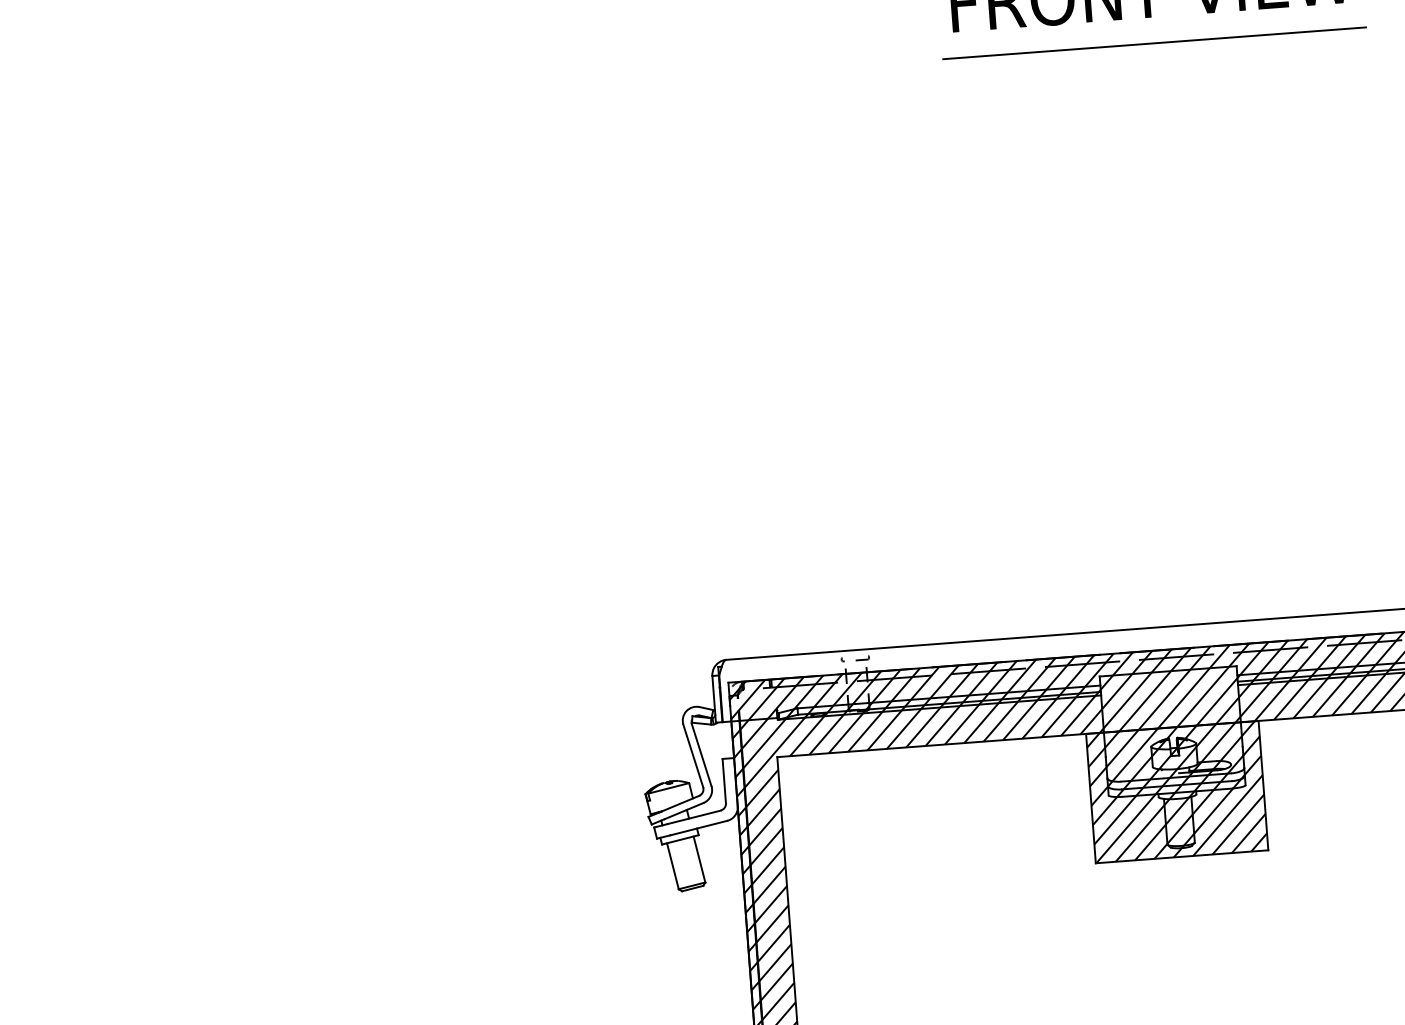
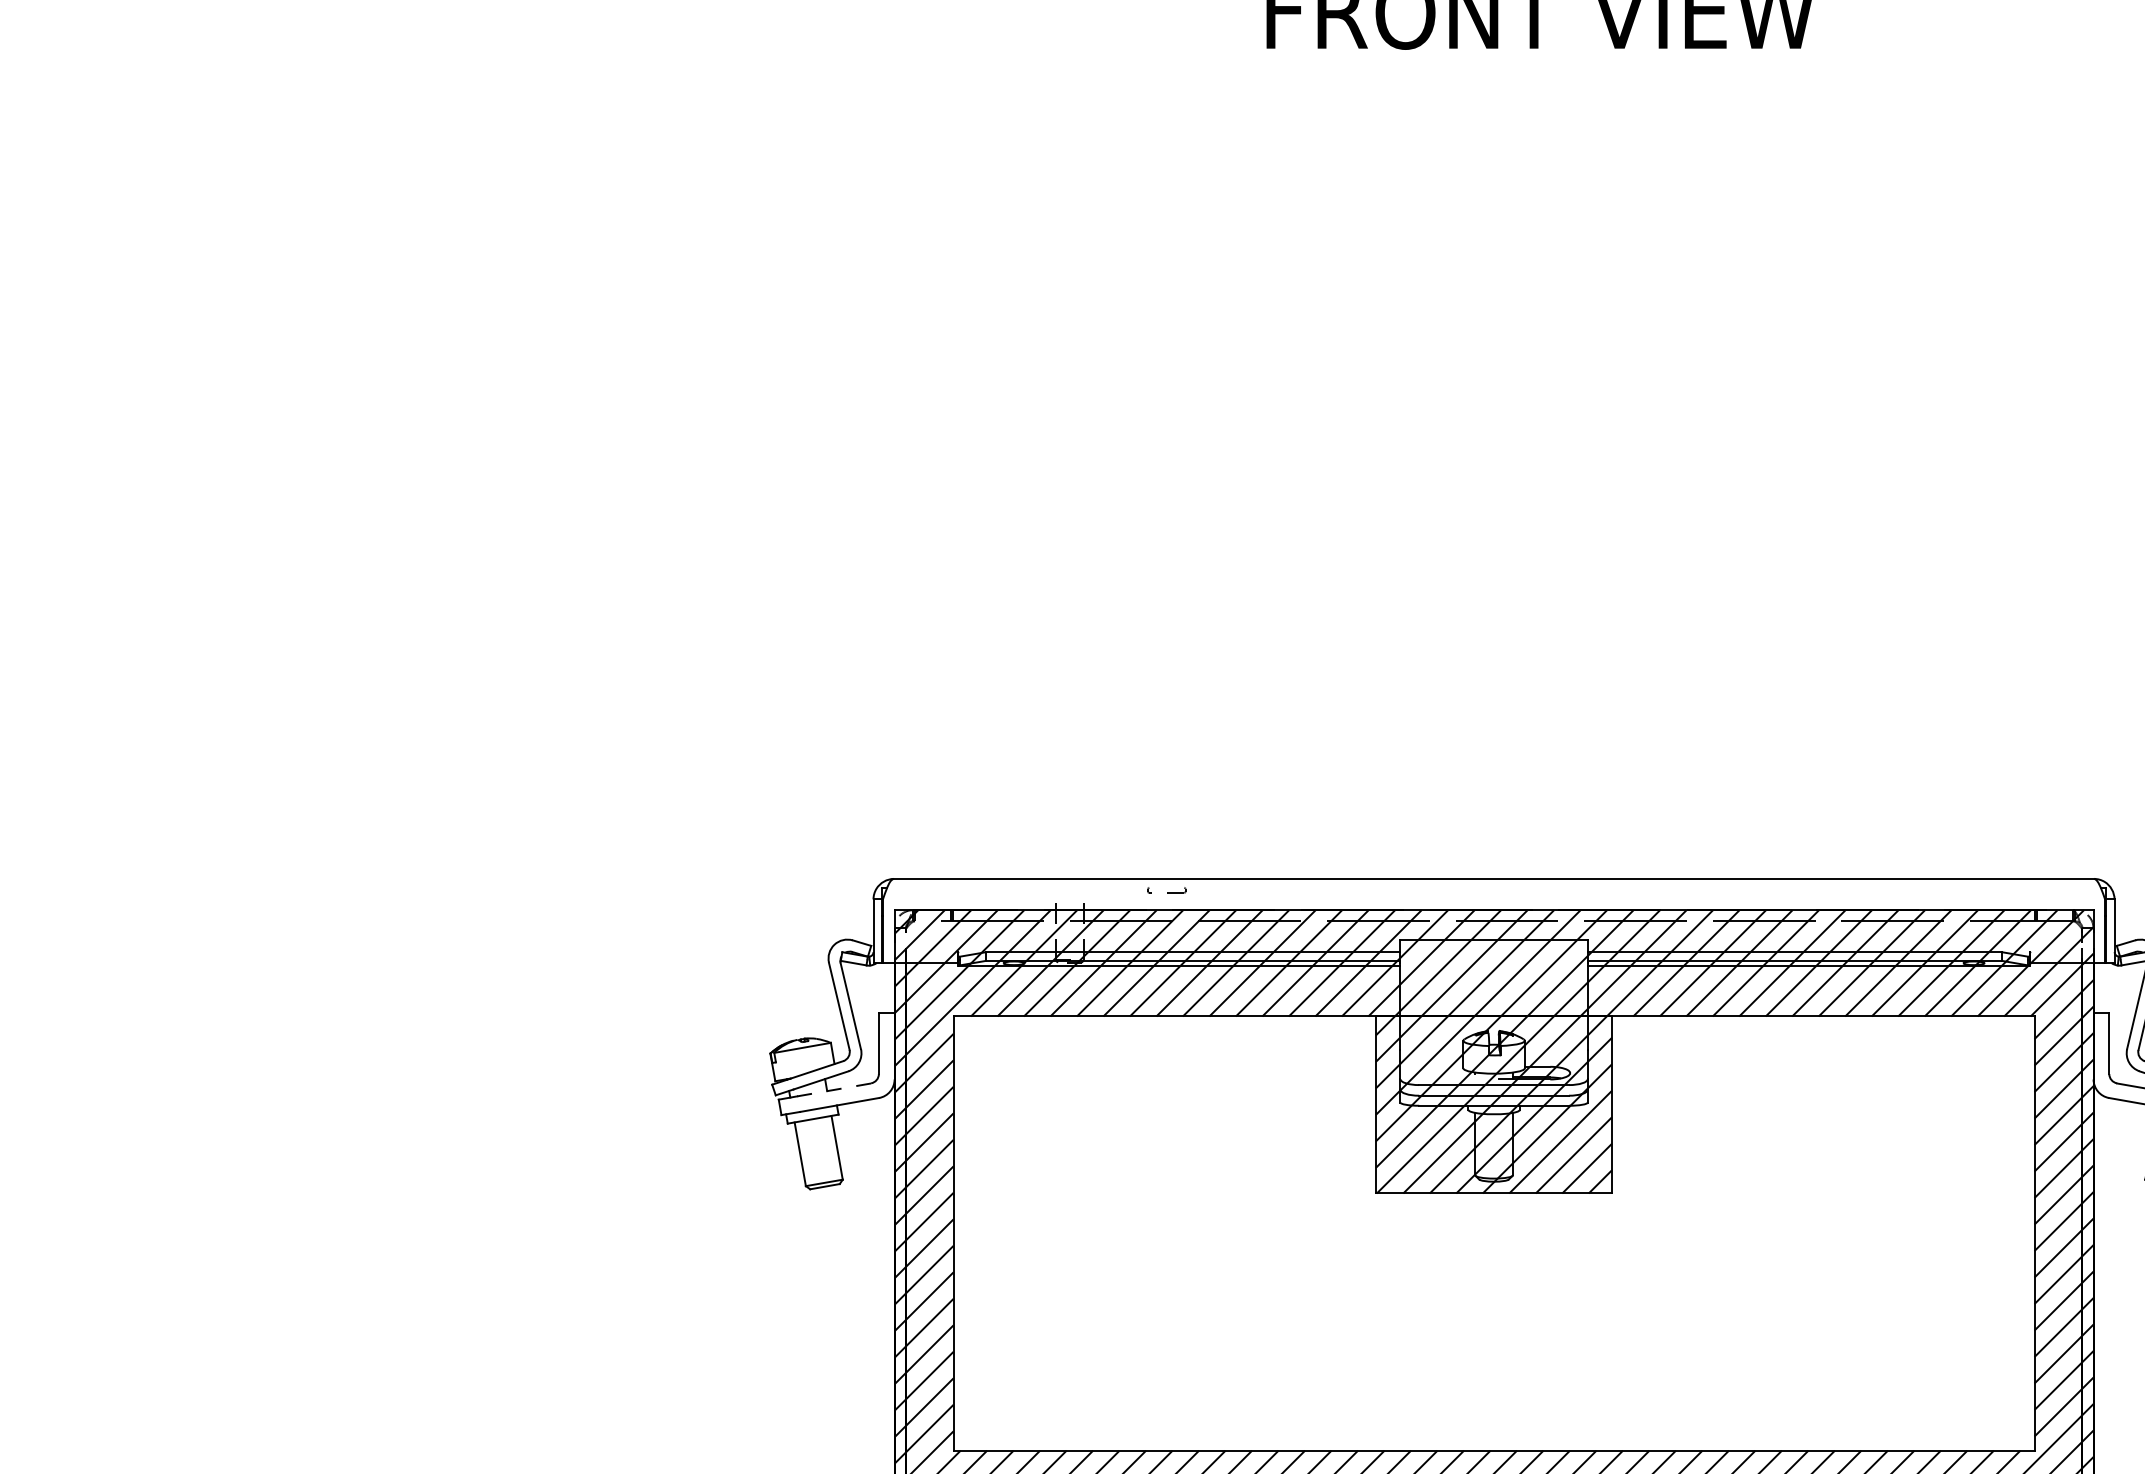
line: (1154, 43) -> (1539, 83), removed
part: (855, 658) -> (1166, 890), moved
line: (694, 817) -> (834, 1089), solid -> dashed

